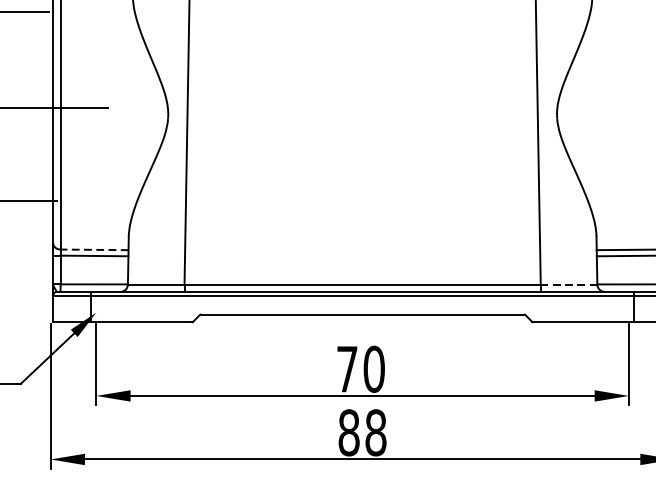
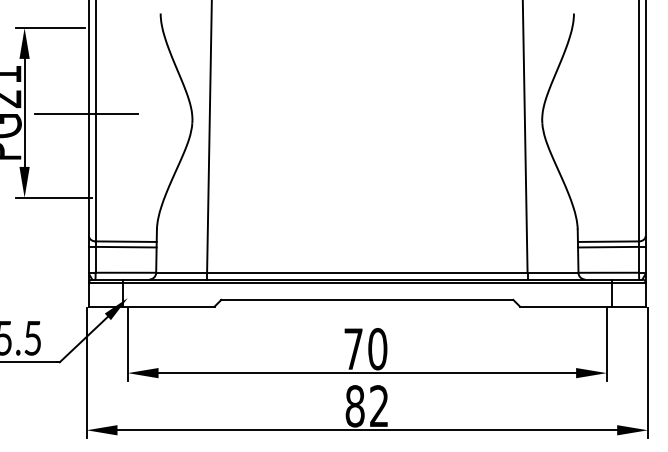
line: (94, 249) -> (126, 241), dashed -> solid
line: (568, 284) -> (552, 272), dashed -> solid
text: (376, 433) -> (379, 406), 88 -> 82

